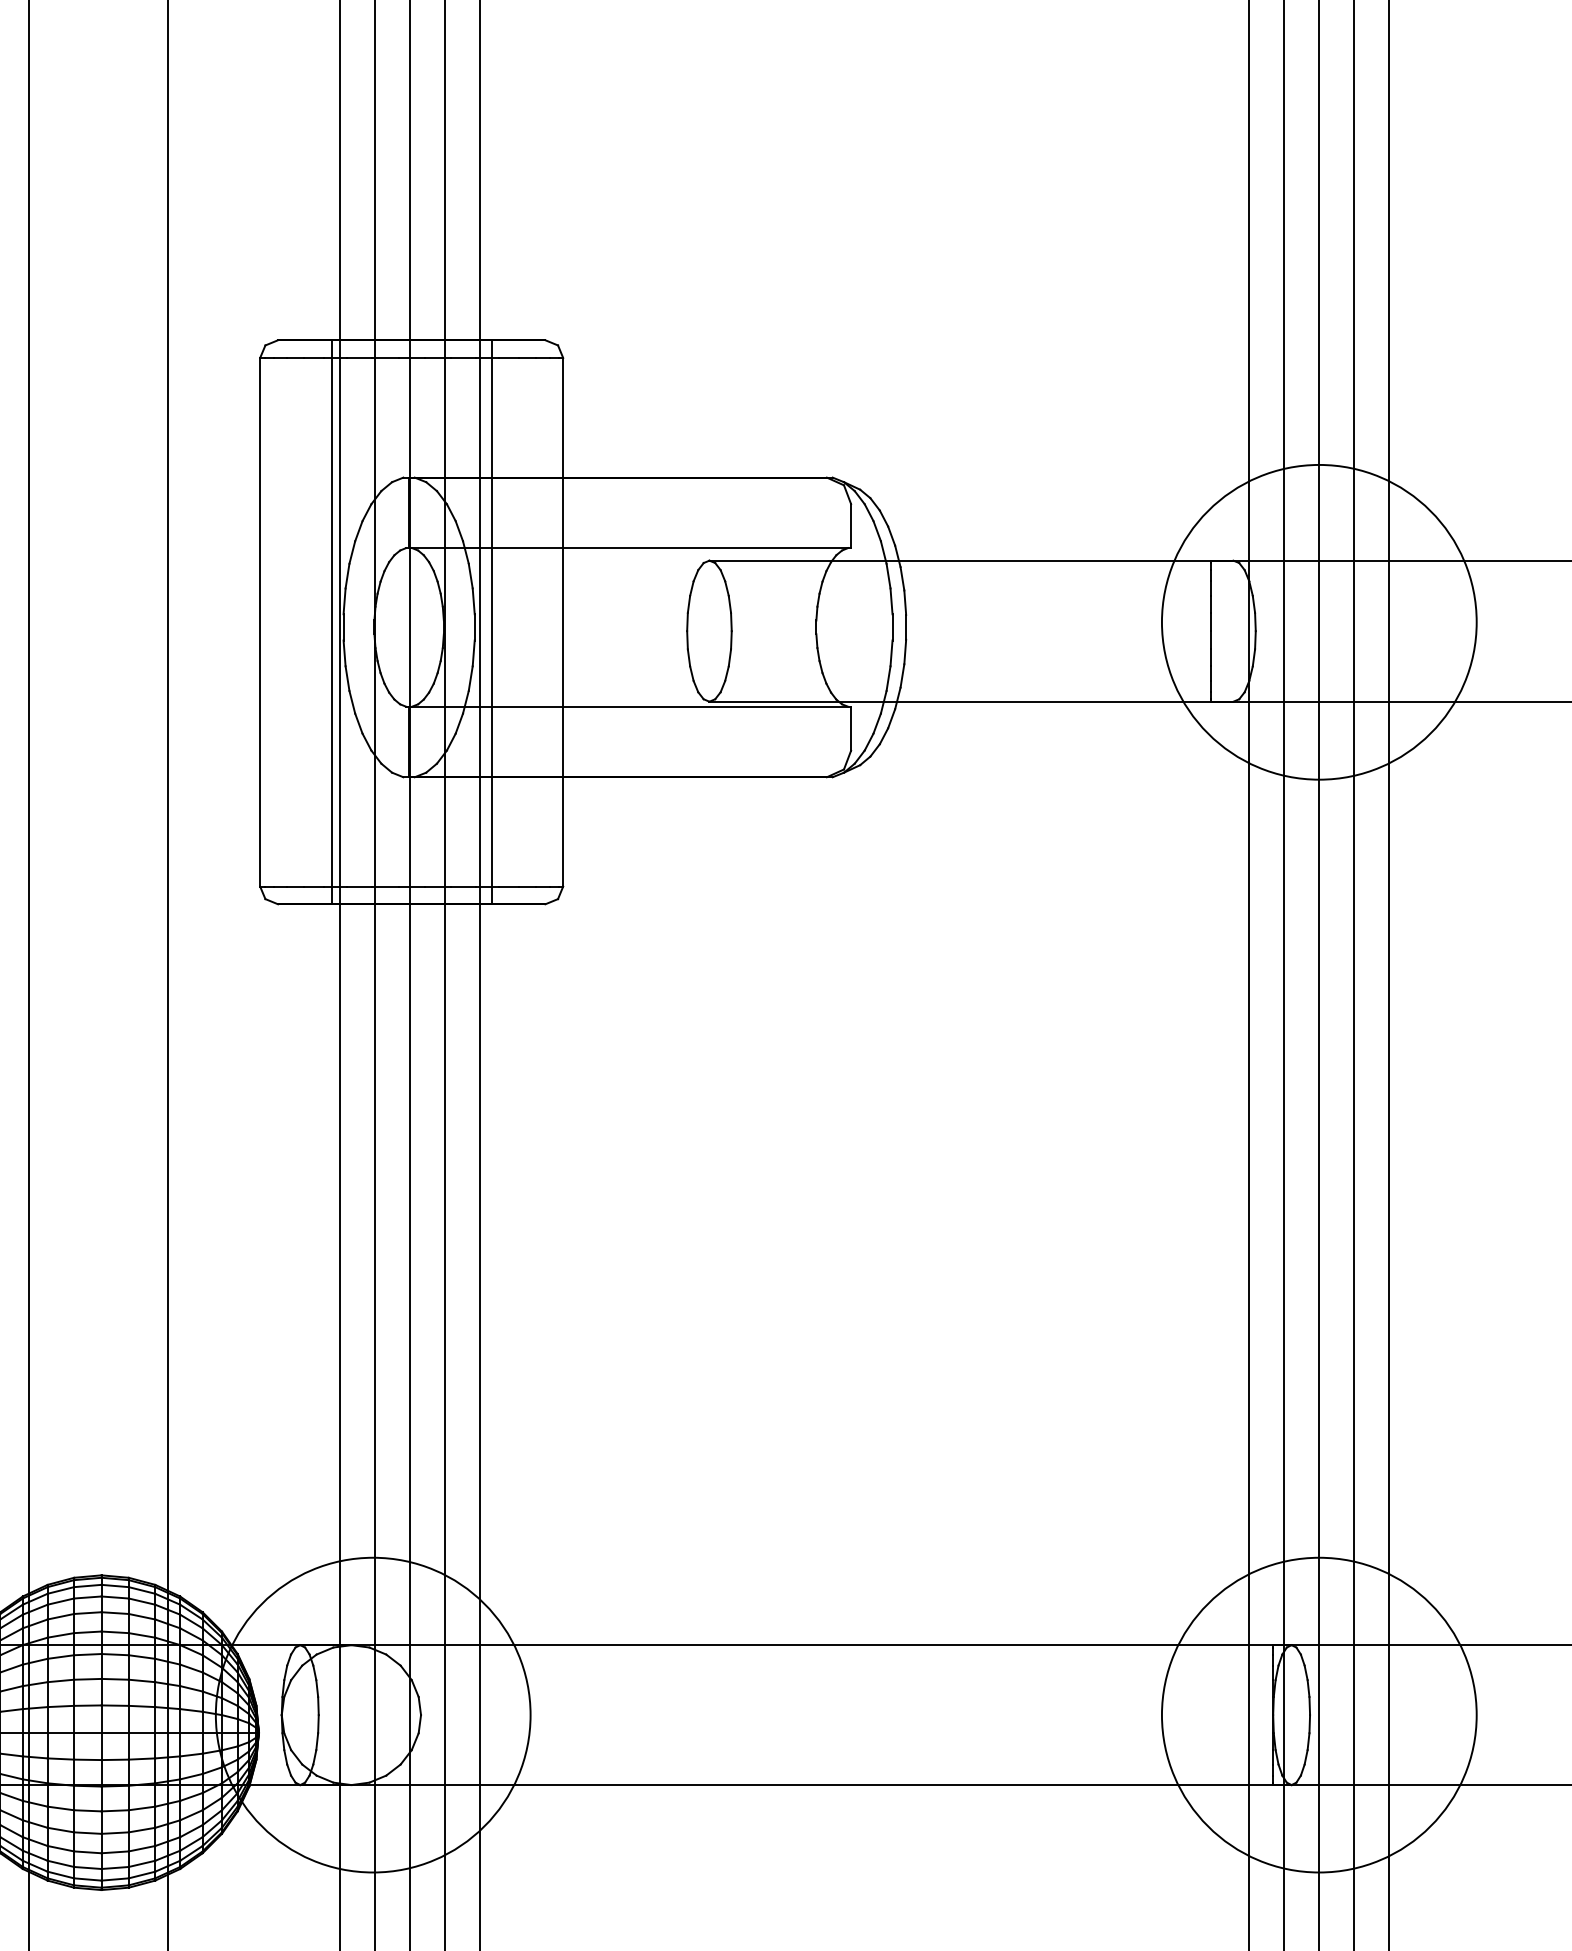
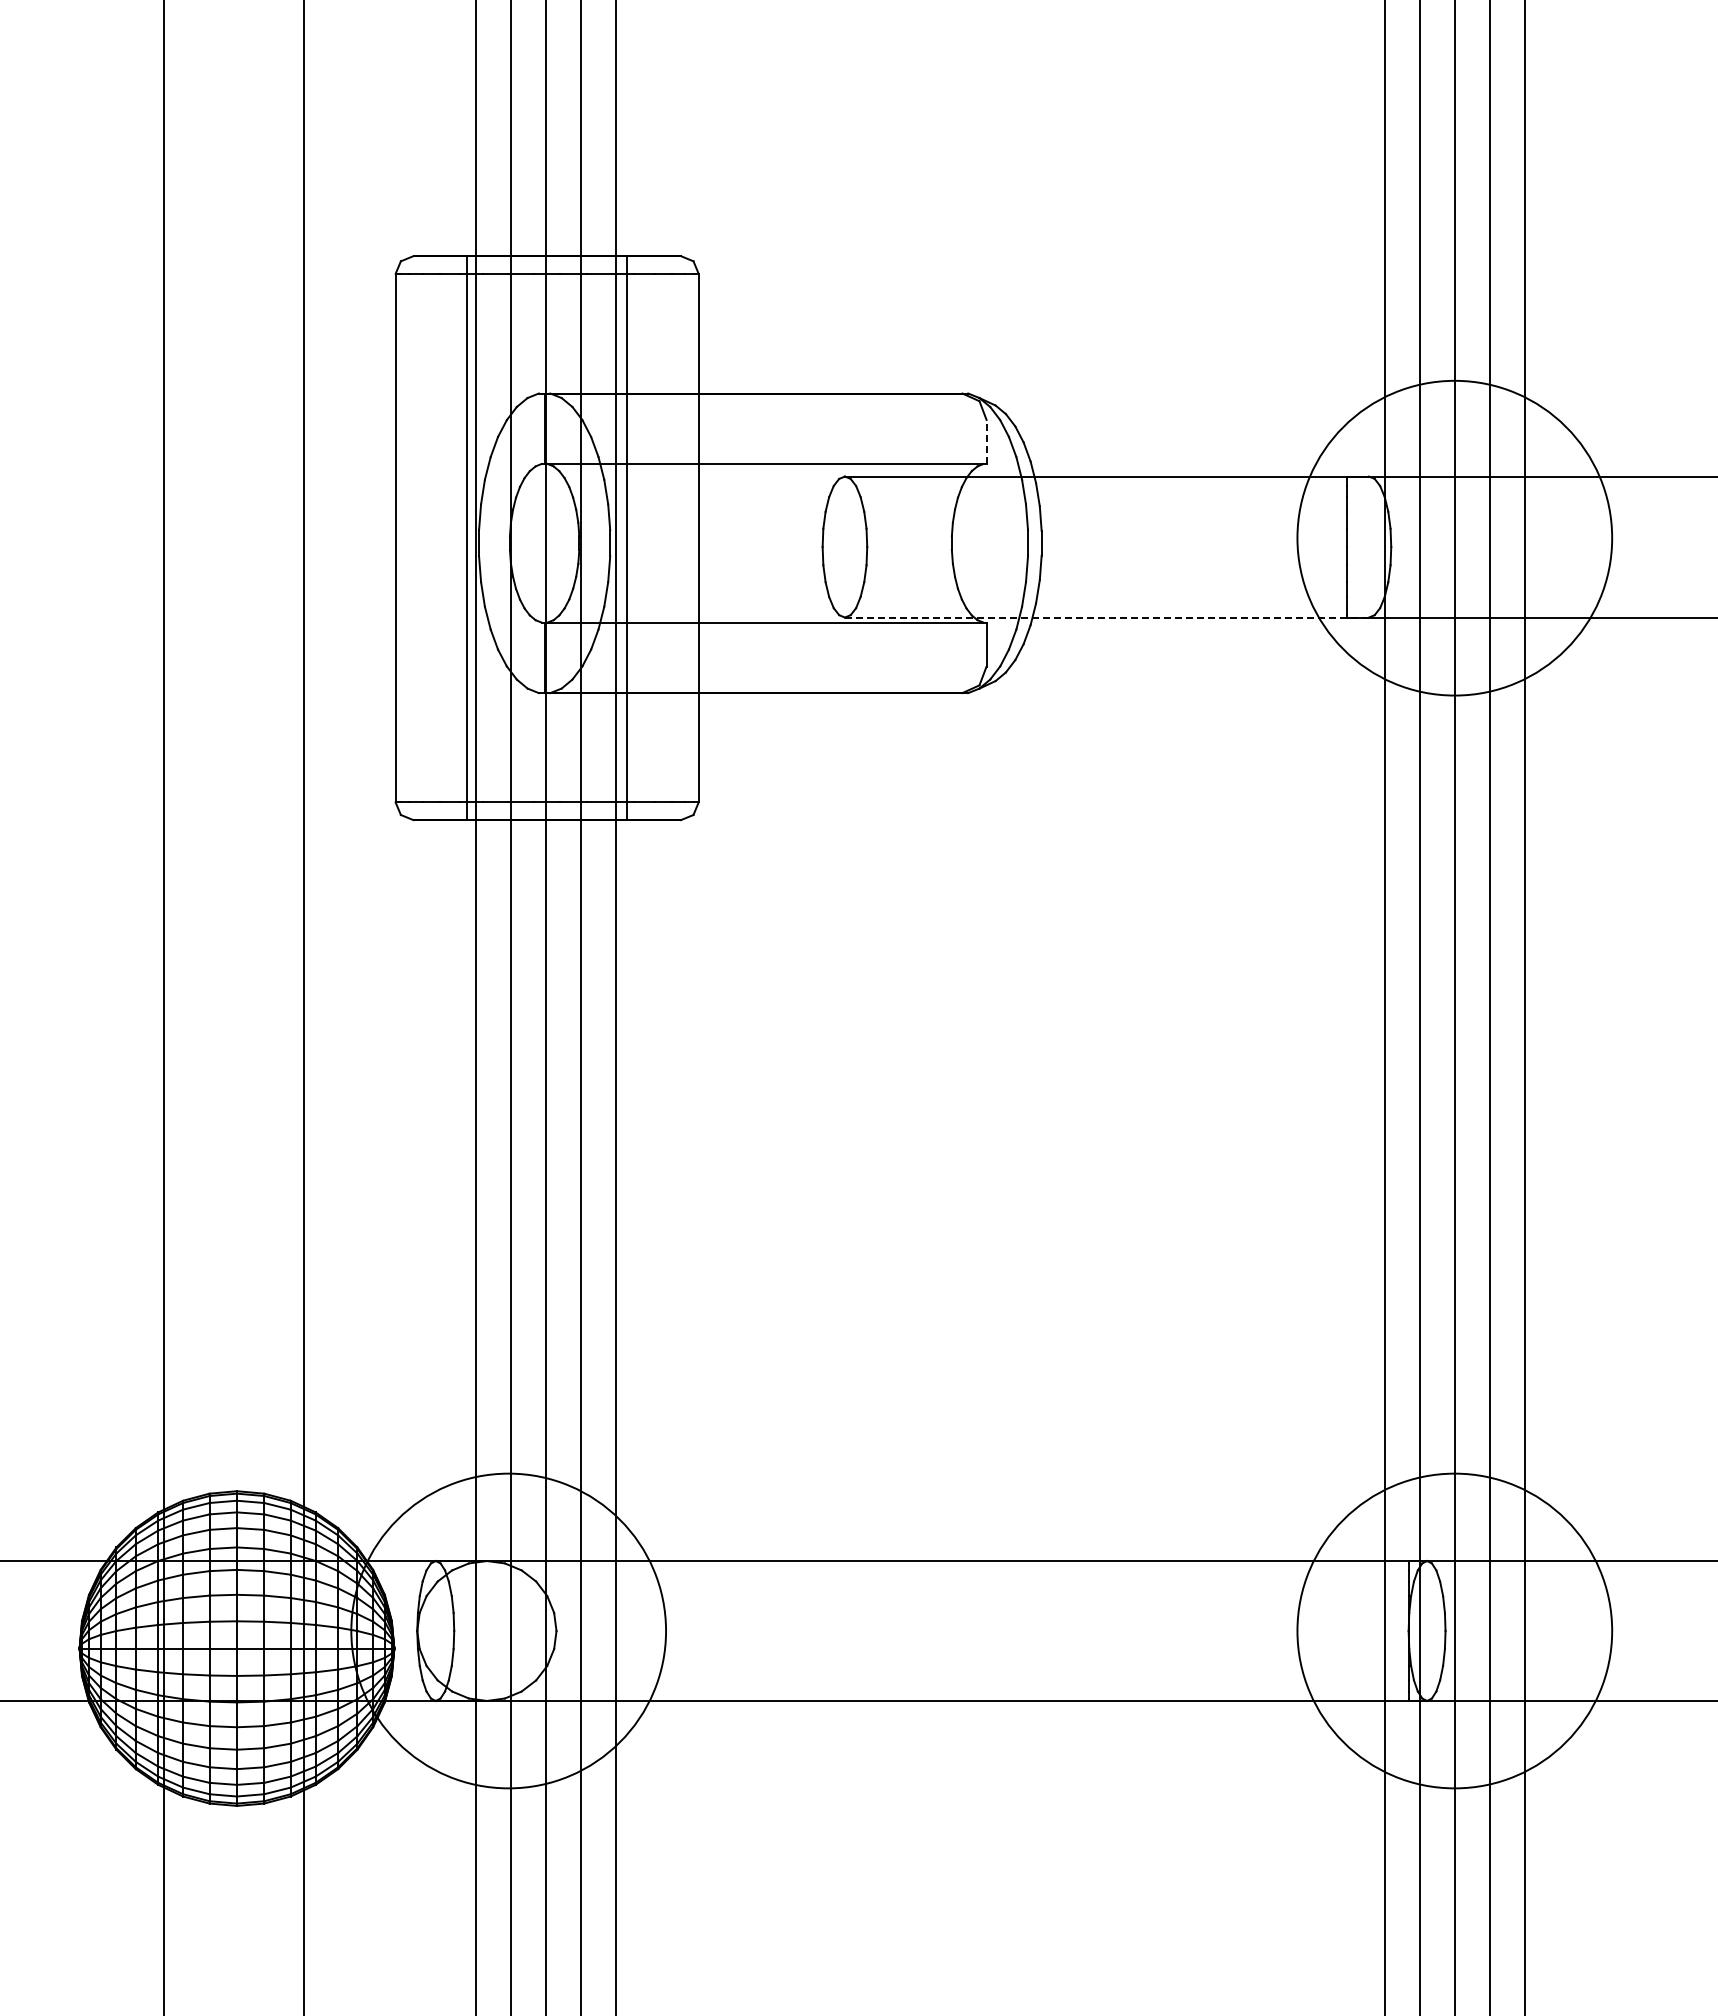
line: (851, 525) -> (986, 441), solid -> dashed
line: (971, 701) -> (1106, 617), solid -> dashed

